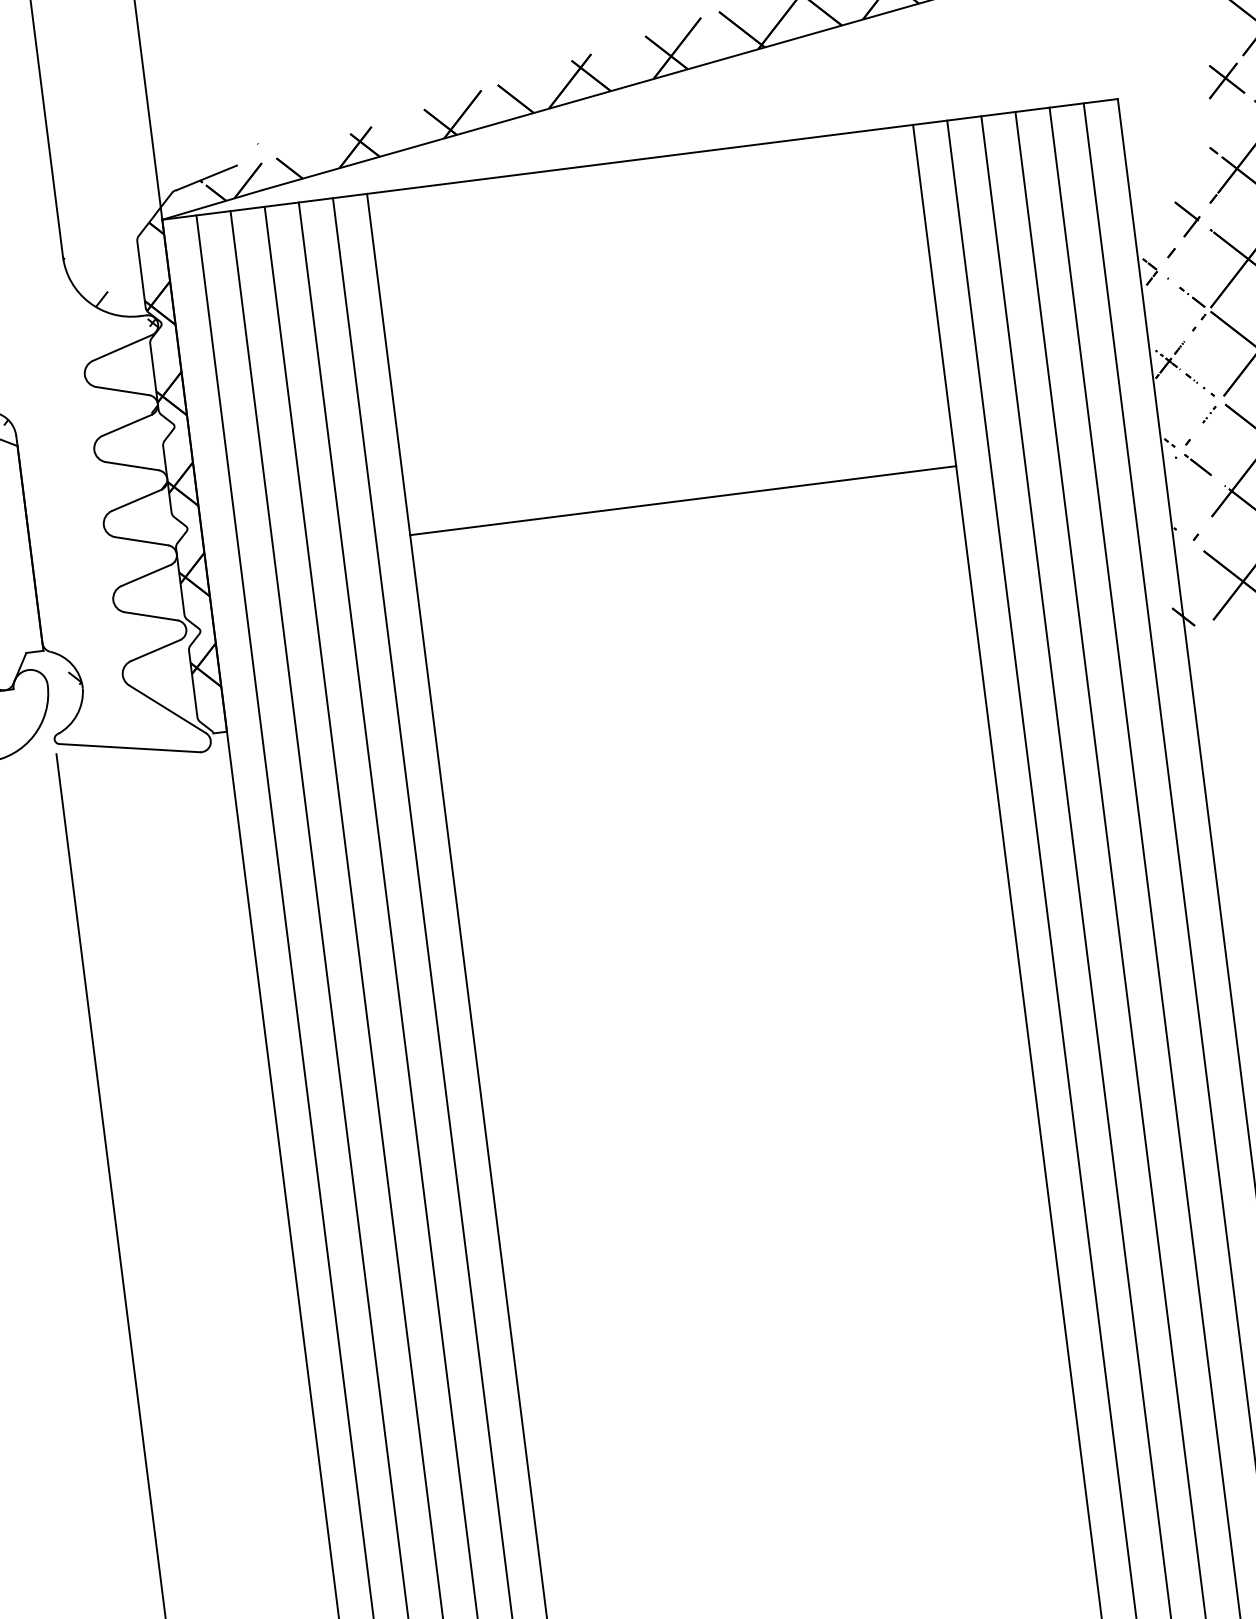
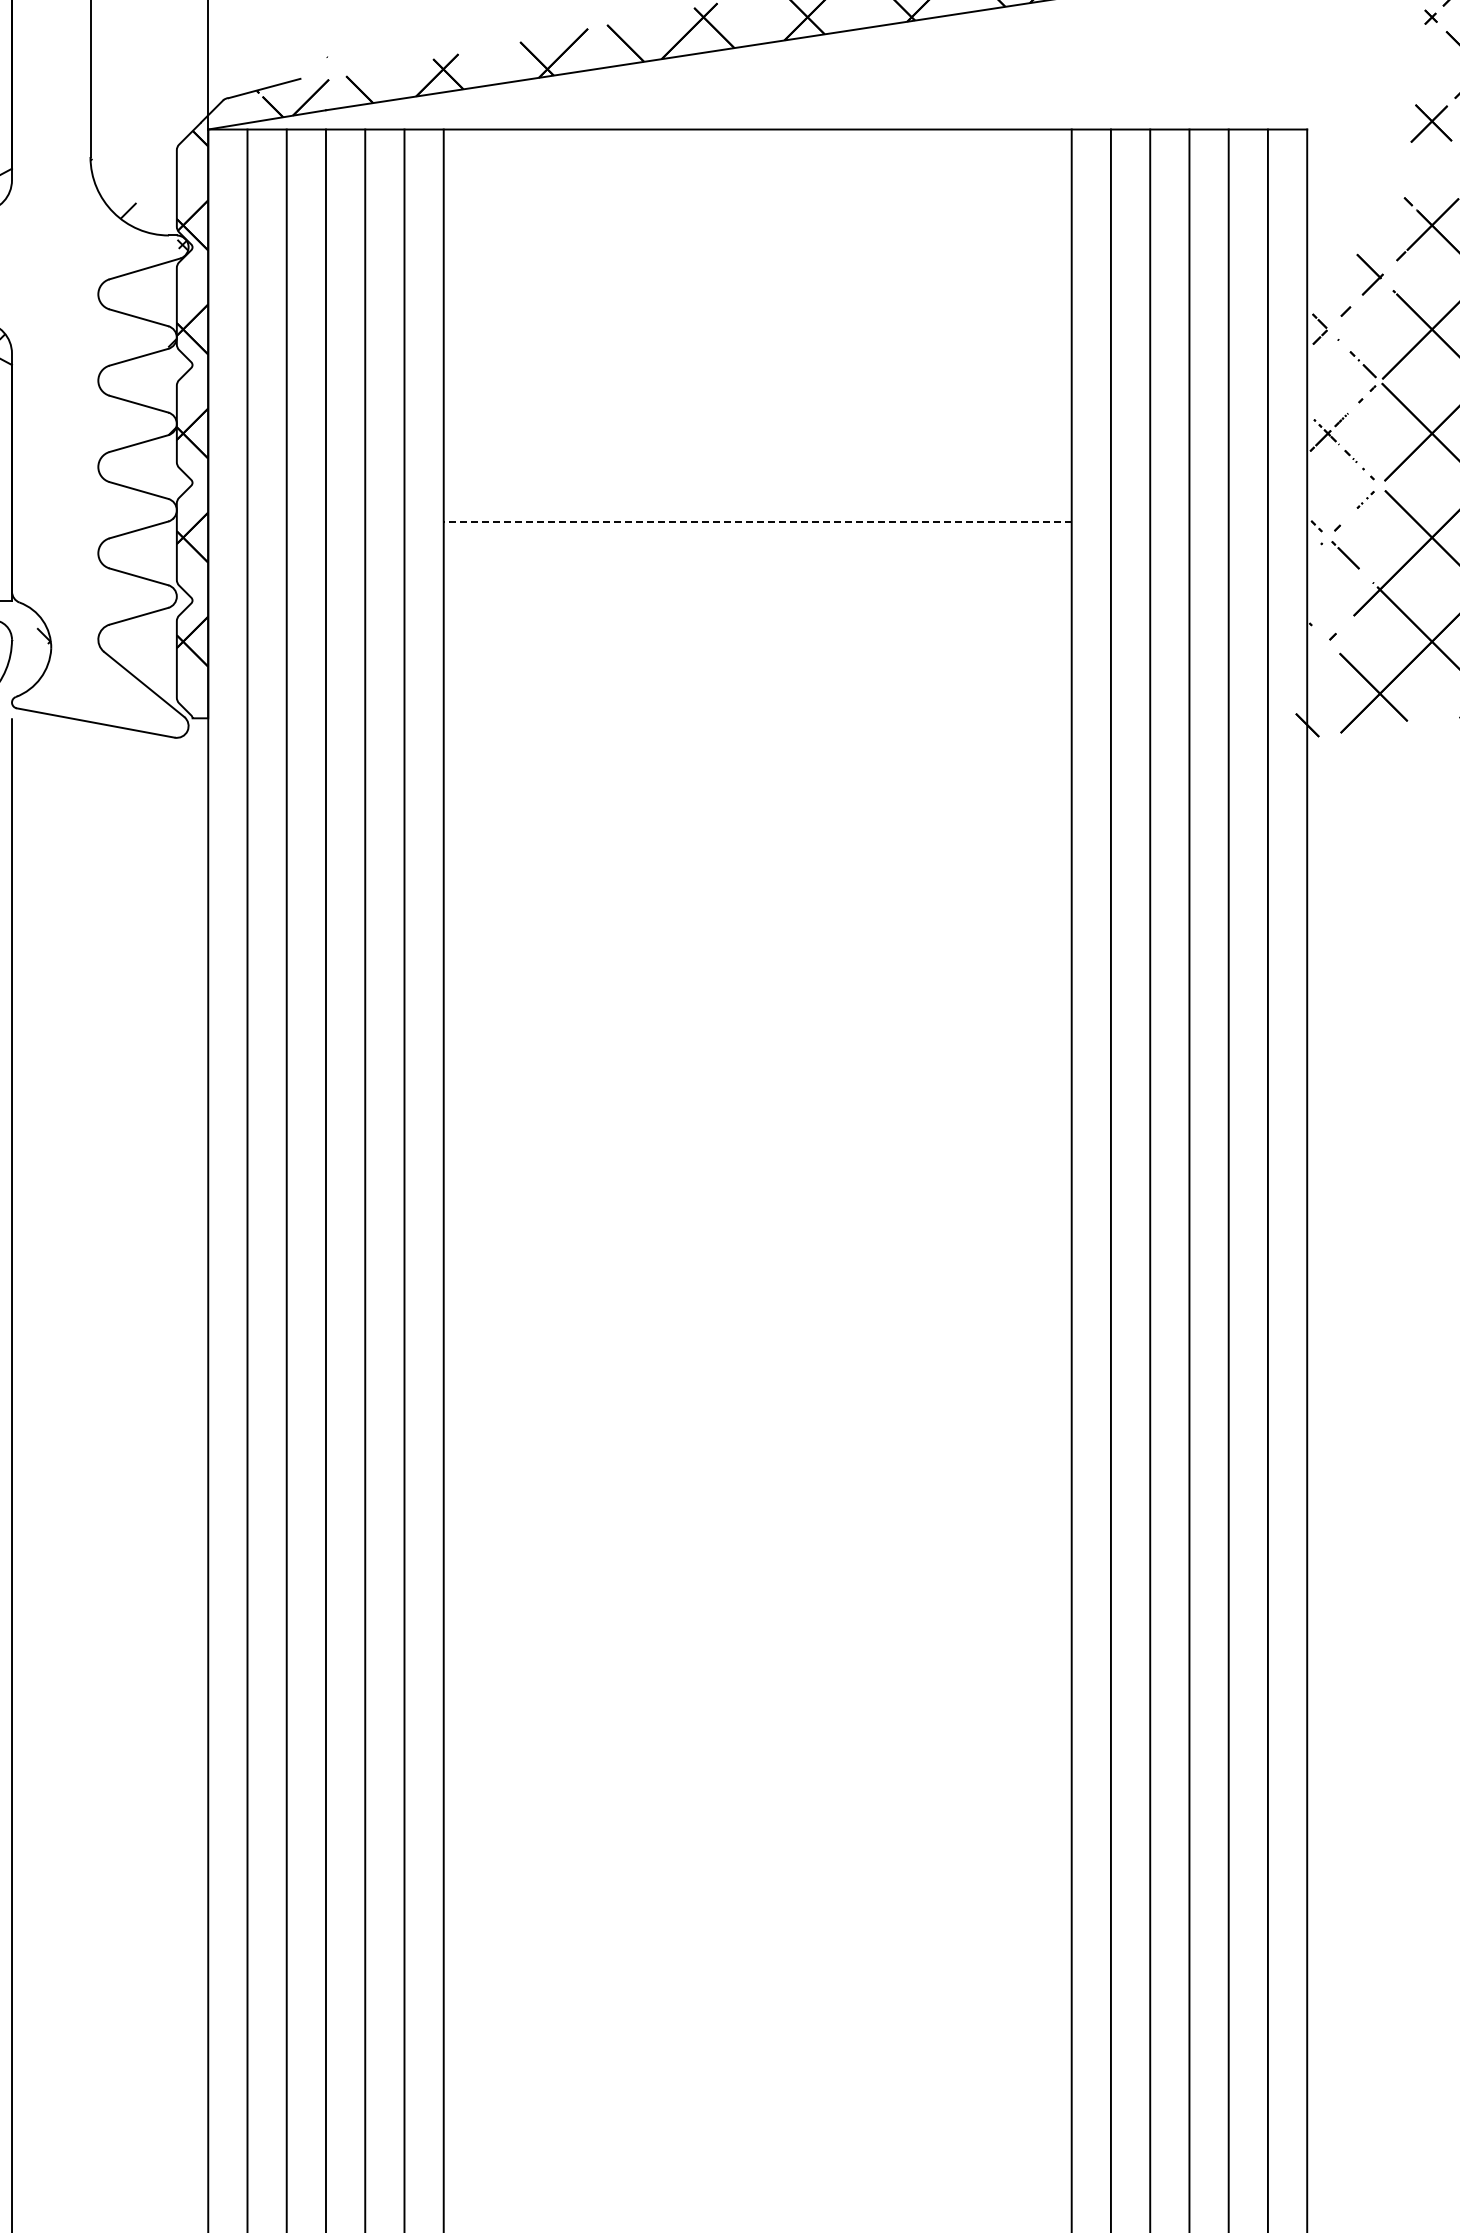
line: (683, 501) -> (757, 522), solid -> dashed

